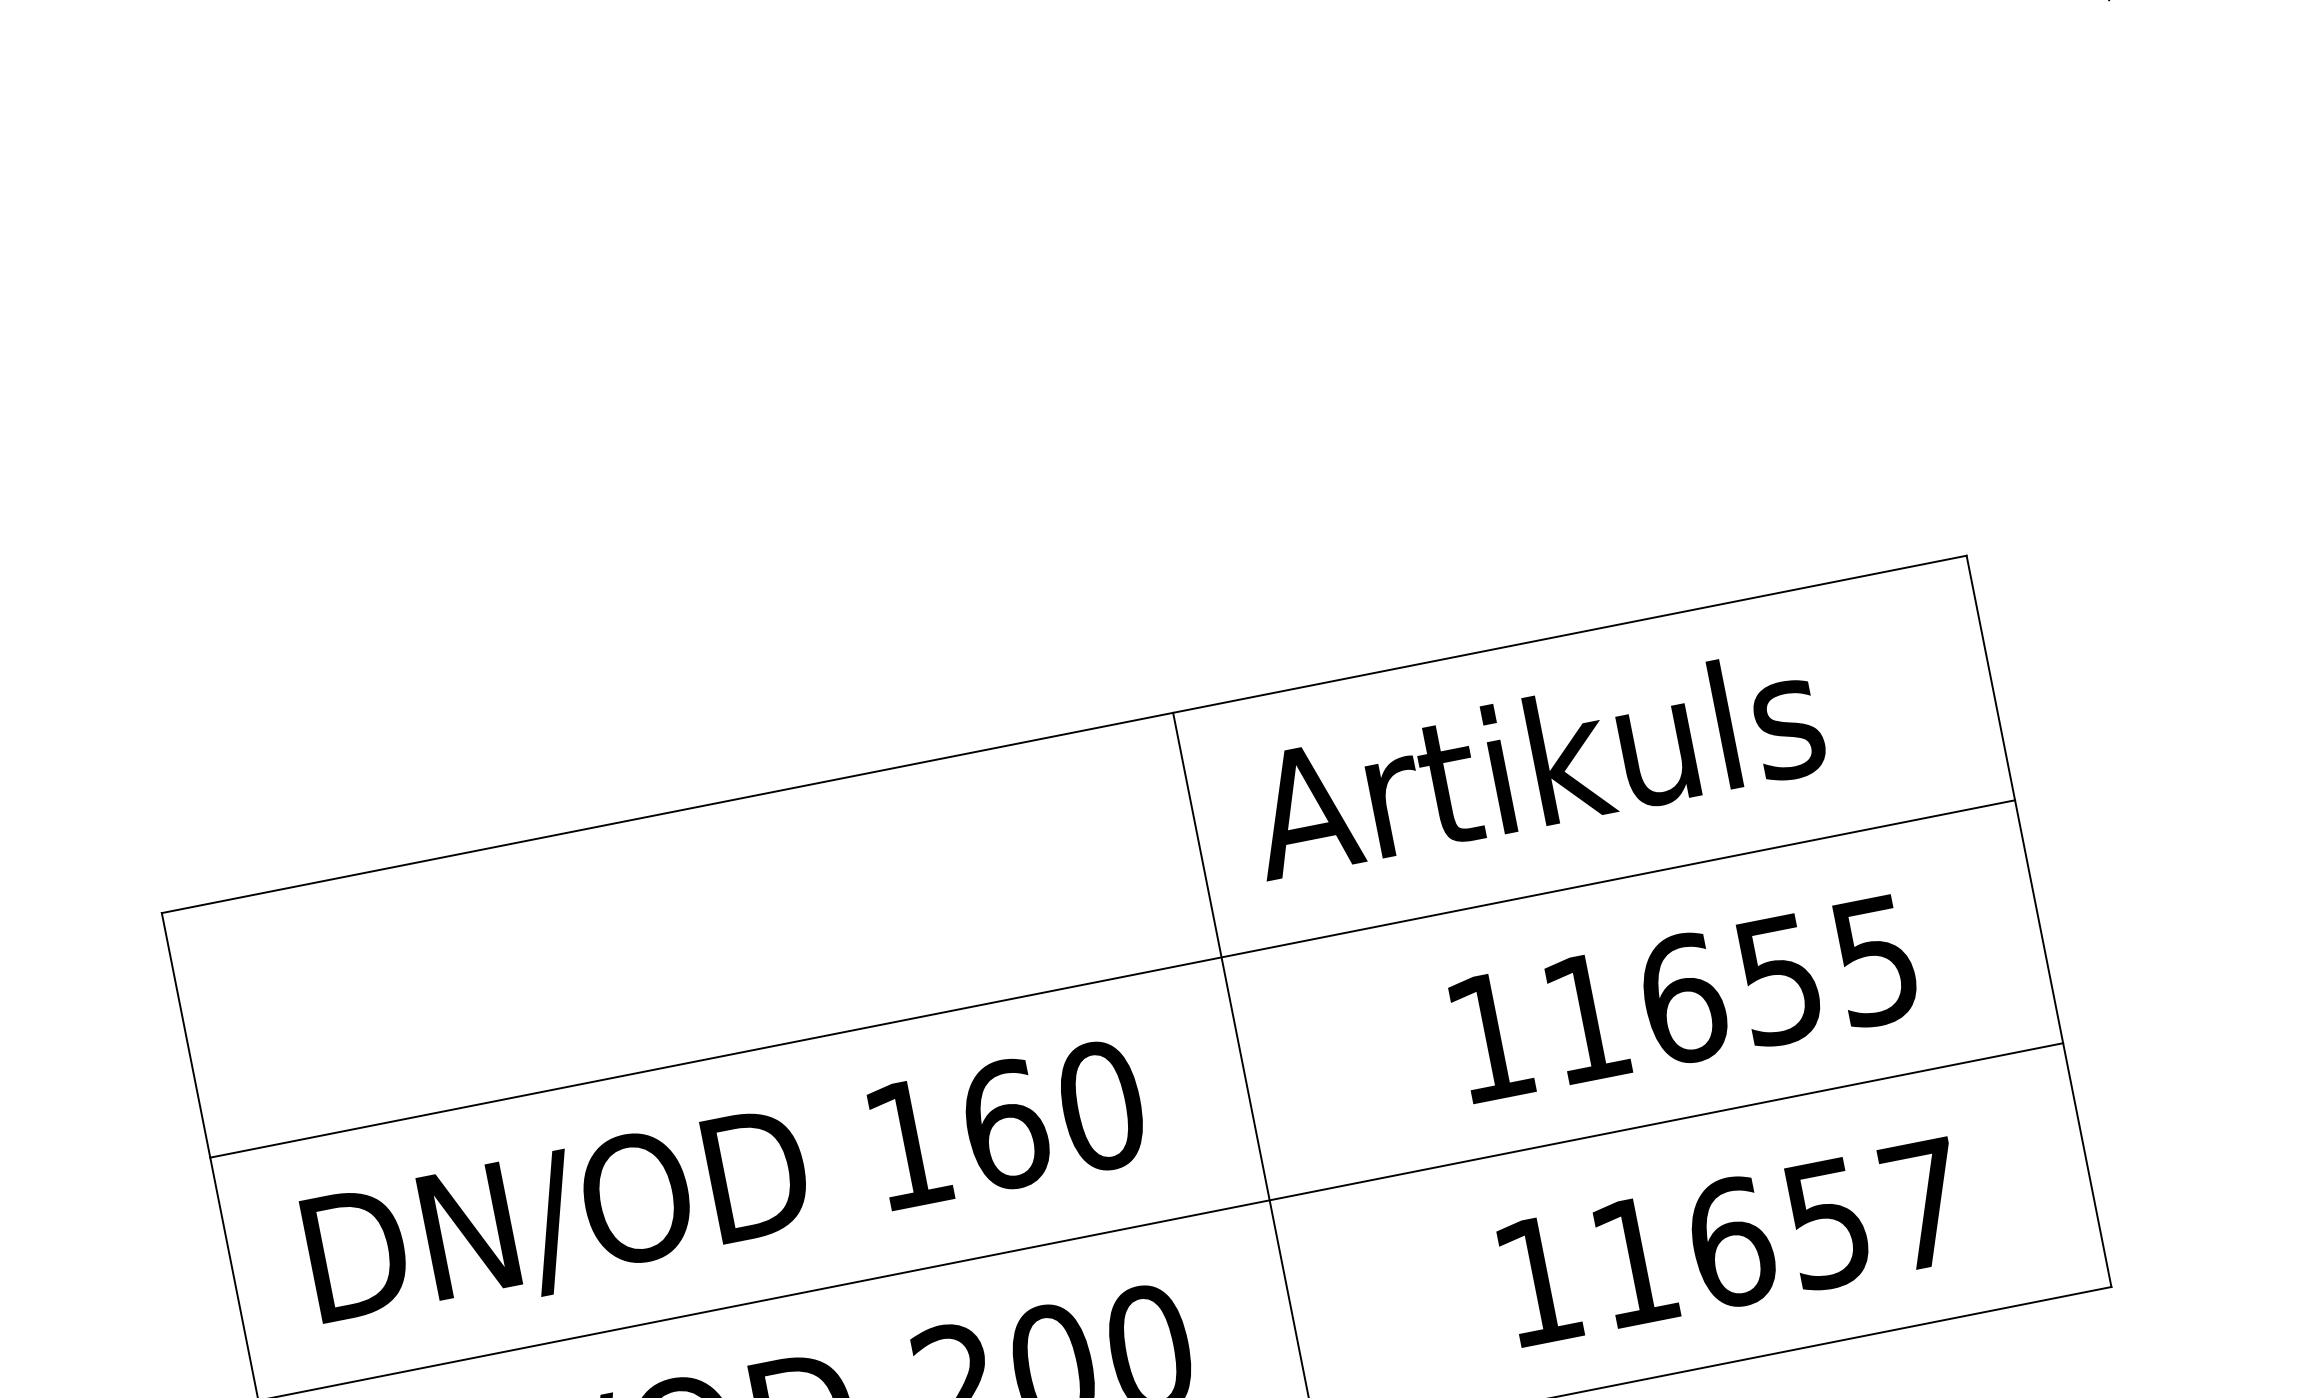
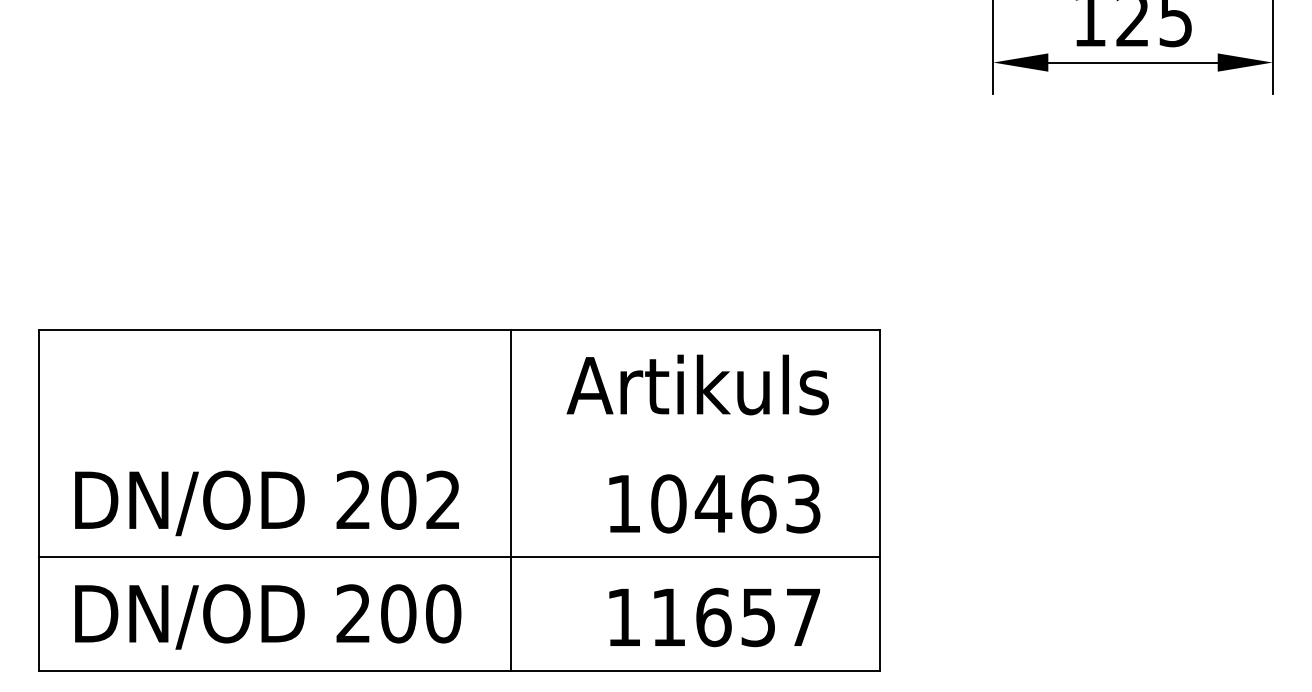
text: (1535, 761) -> (697, 384), moved
line: (1112, 979) -> (459, 444), removed
text: (1729, 988) -> (735, 503), 11655 -> 10463
text: (1004, 1123) -> (398, 499), 160 -> 202

